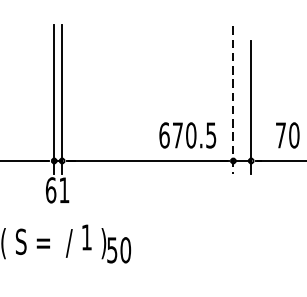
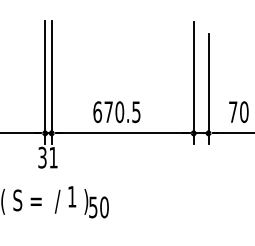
line: (233, 100) -> (193, 83), dashed -> solid
text: (187, 135) -> (116, 112), moved
text: (51, 190) -> (42, 157), 61 -> 31

